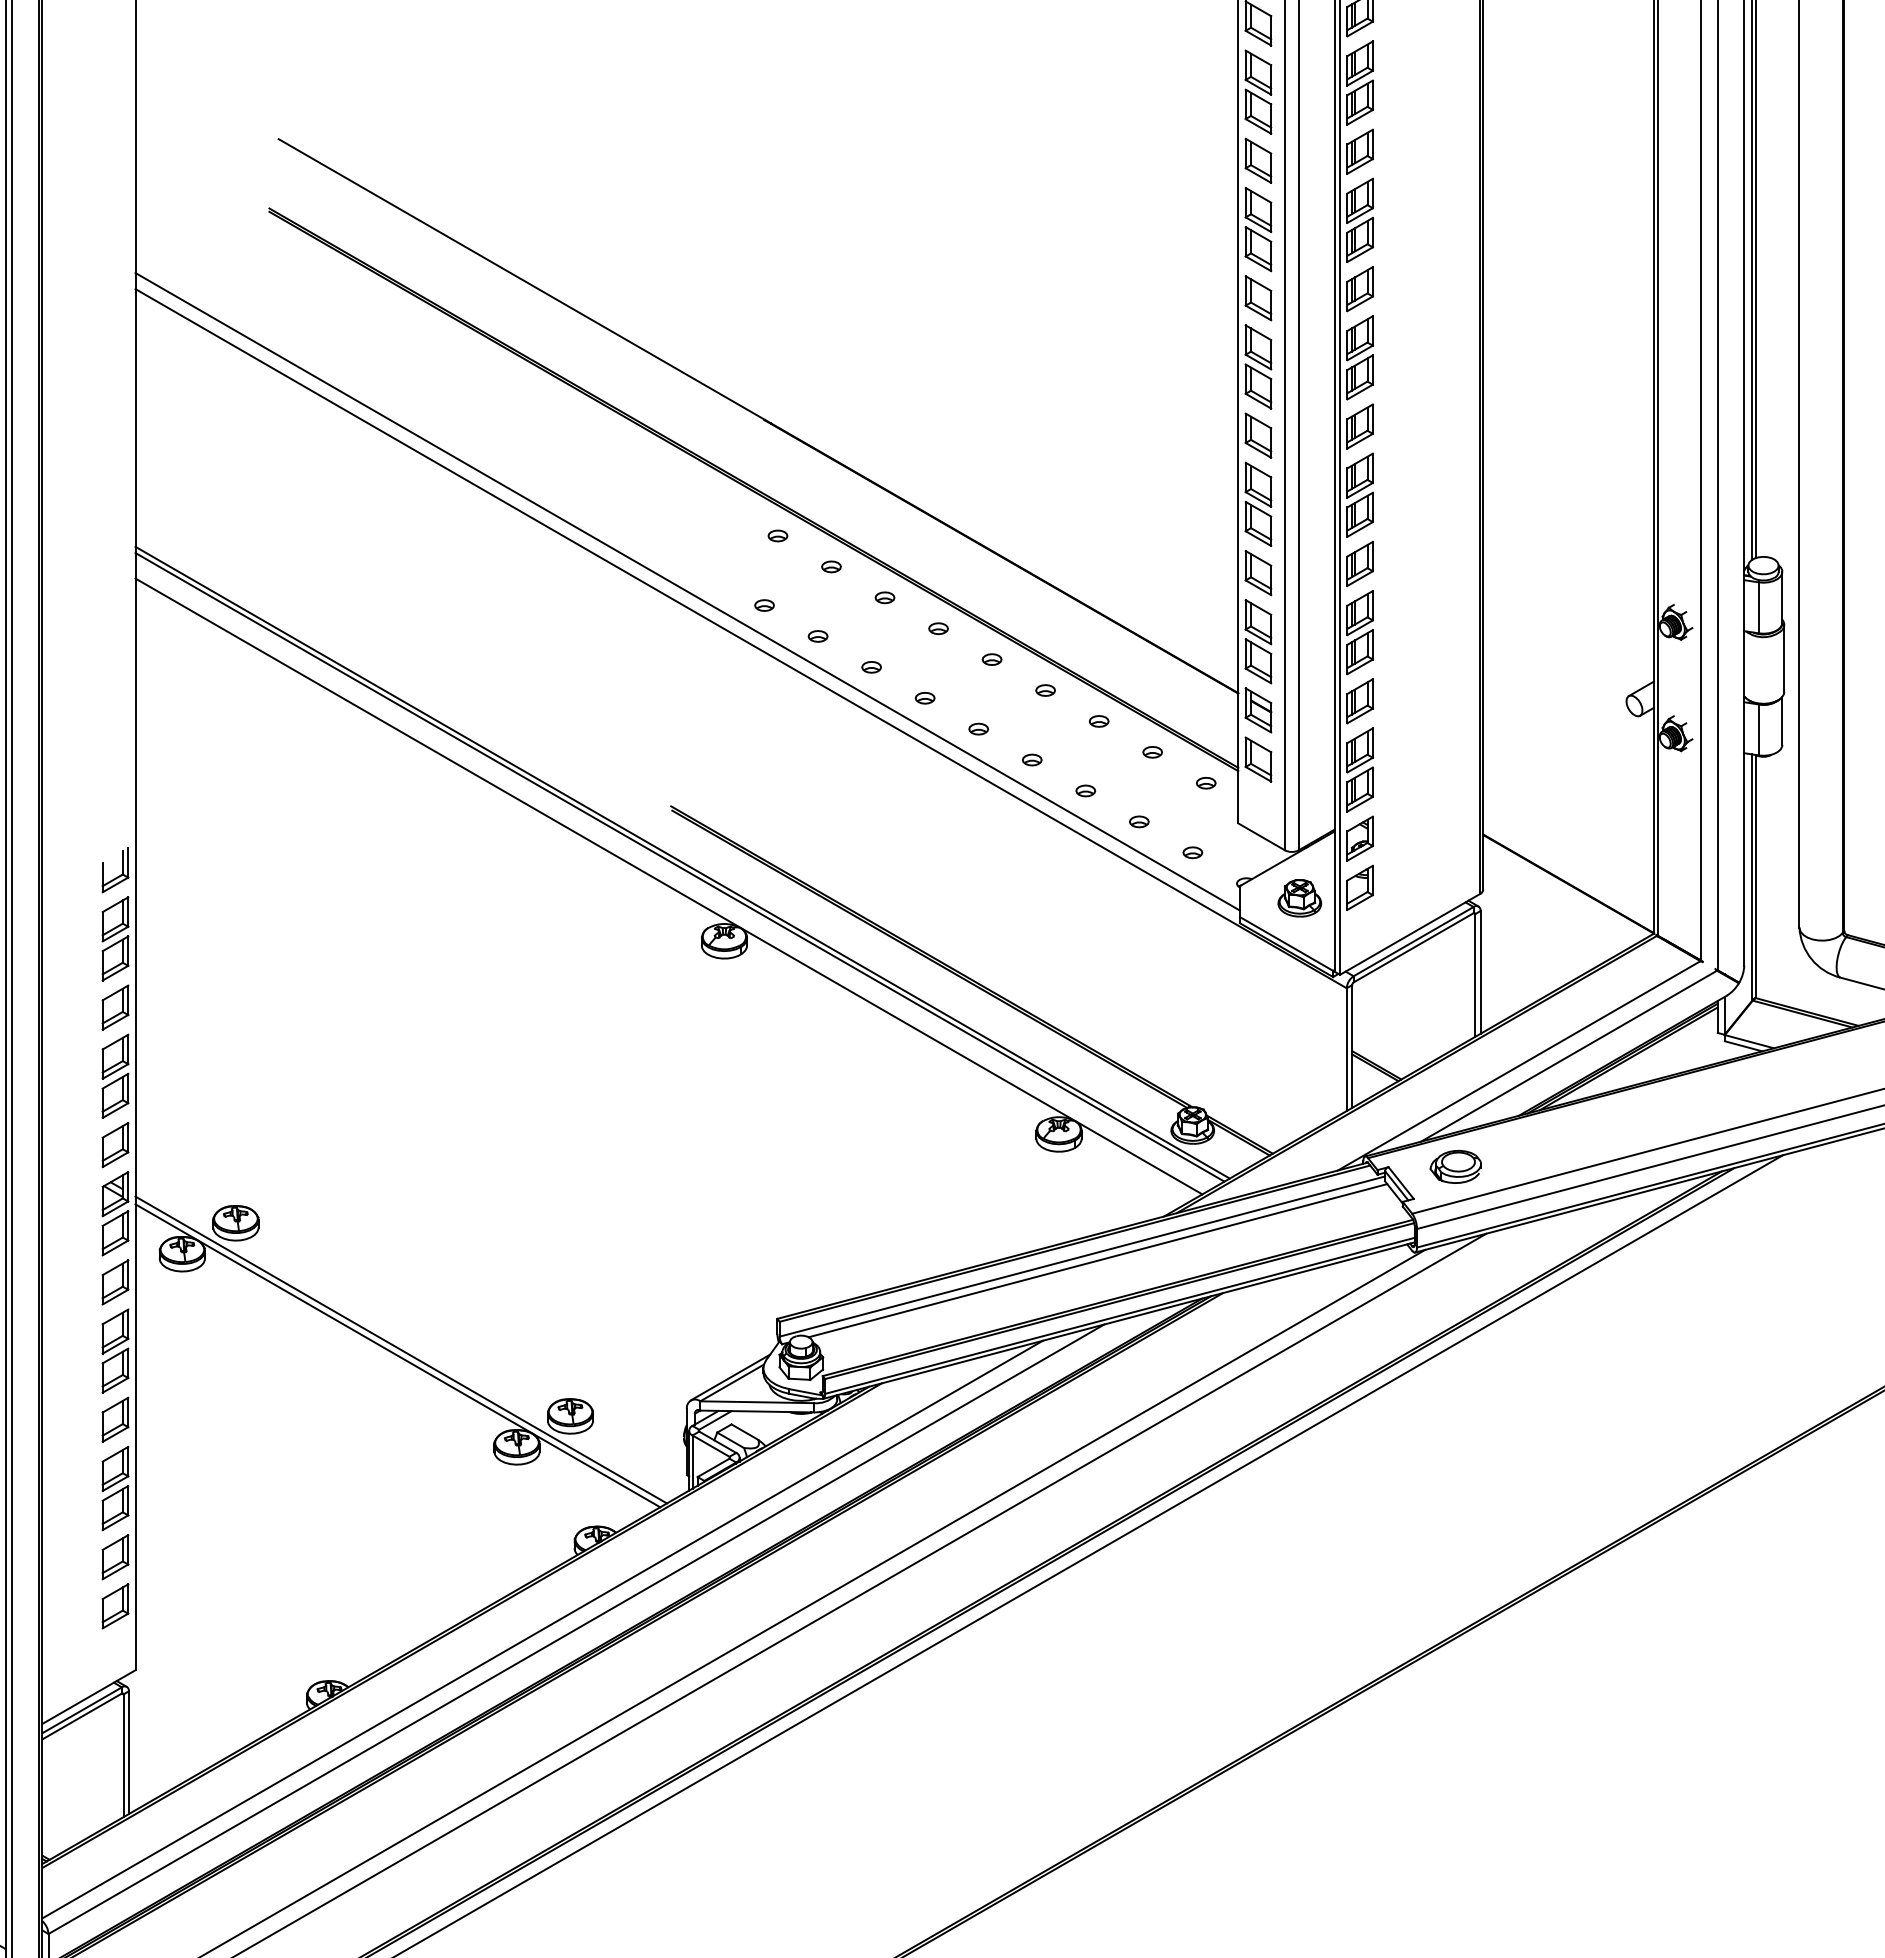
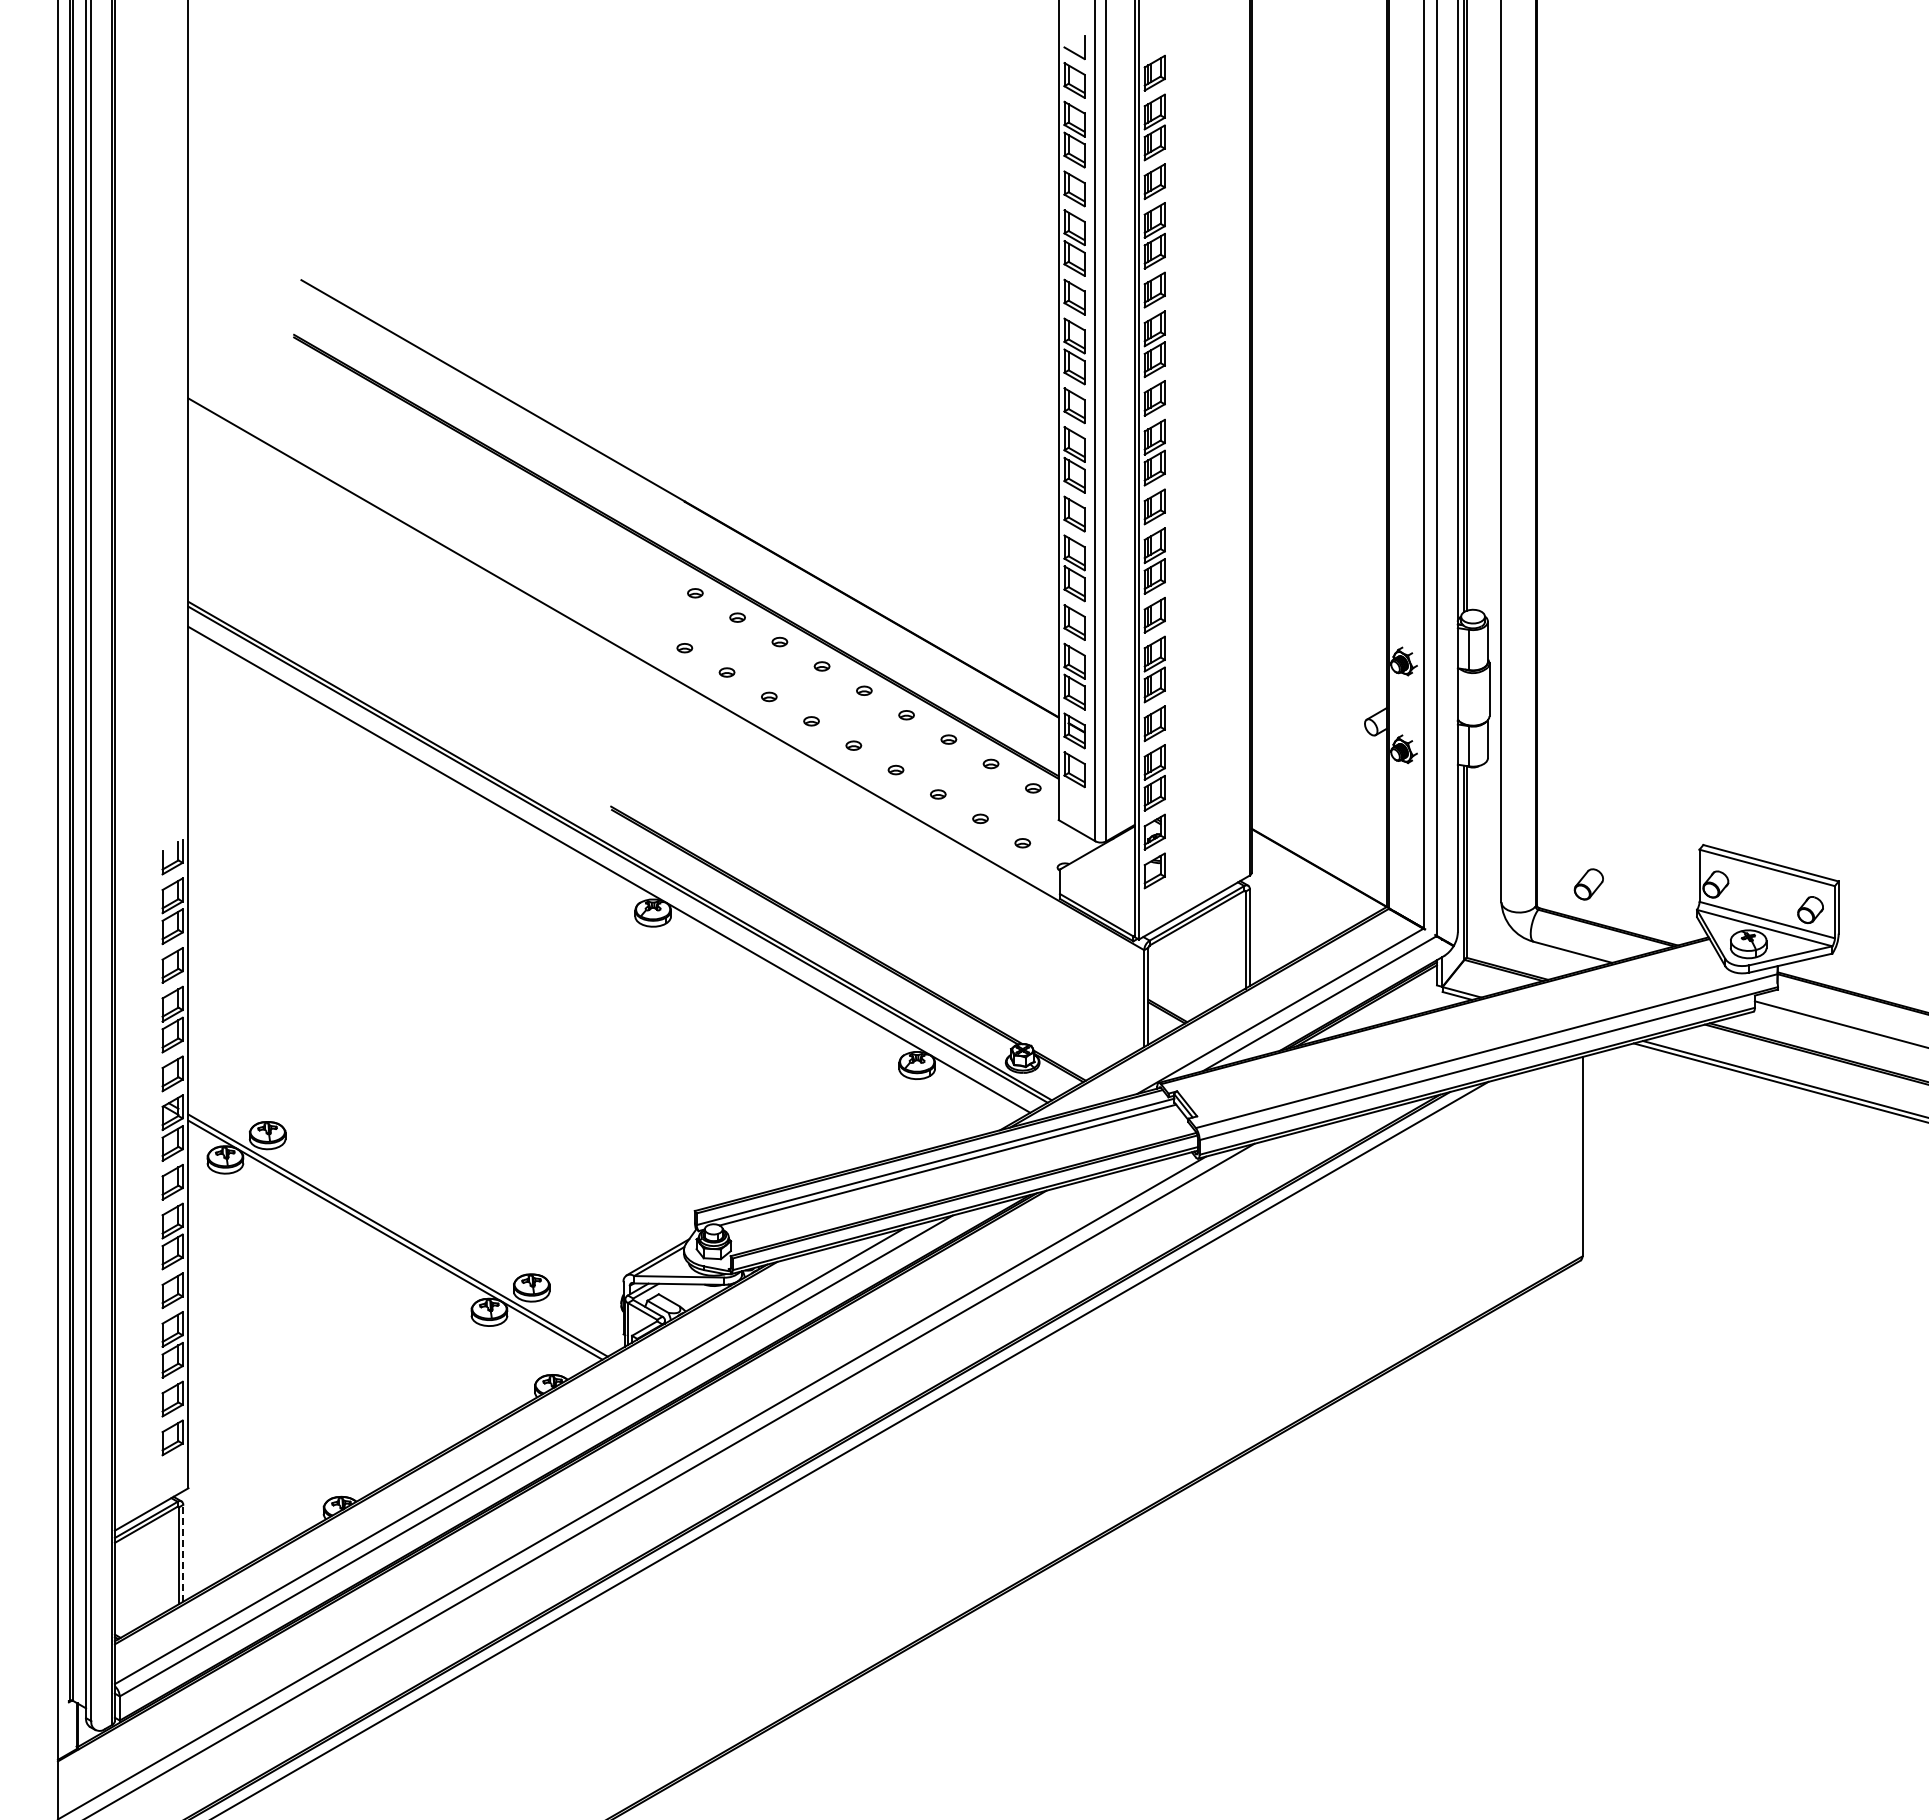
line: (686, 590) -> (623, 636), removed
part: (1298, 897) -> (1106, 878), removed
part: (1456, 1166) -> (1230, 1090), removed
line: (129, 1751) -> (183, 1552), solid -> dashed

